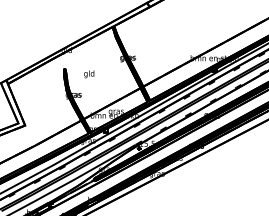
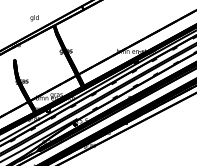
text: (89, 74) -> (34, 18), moved

